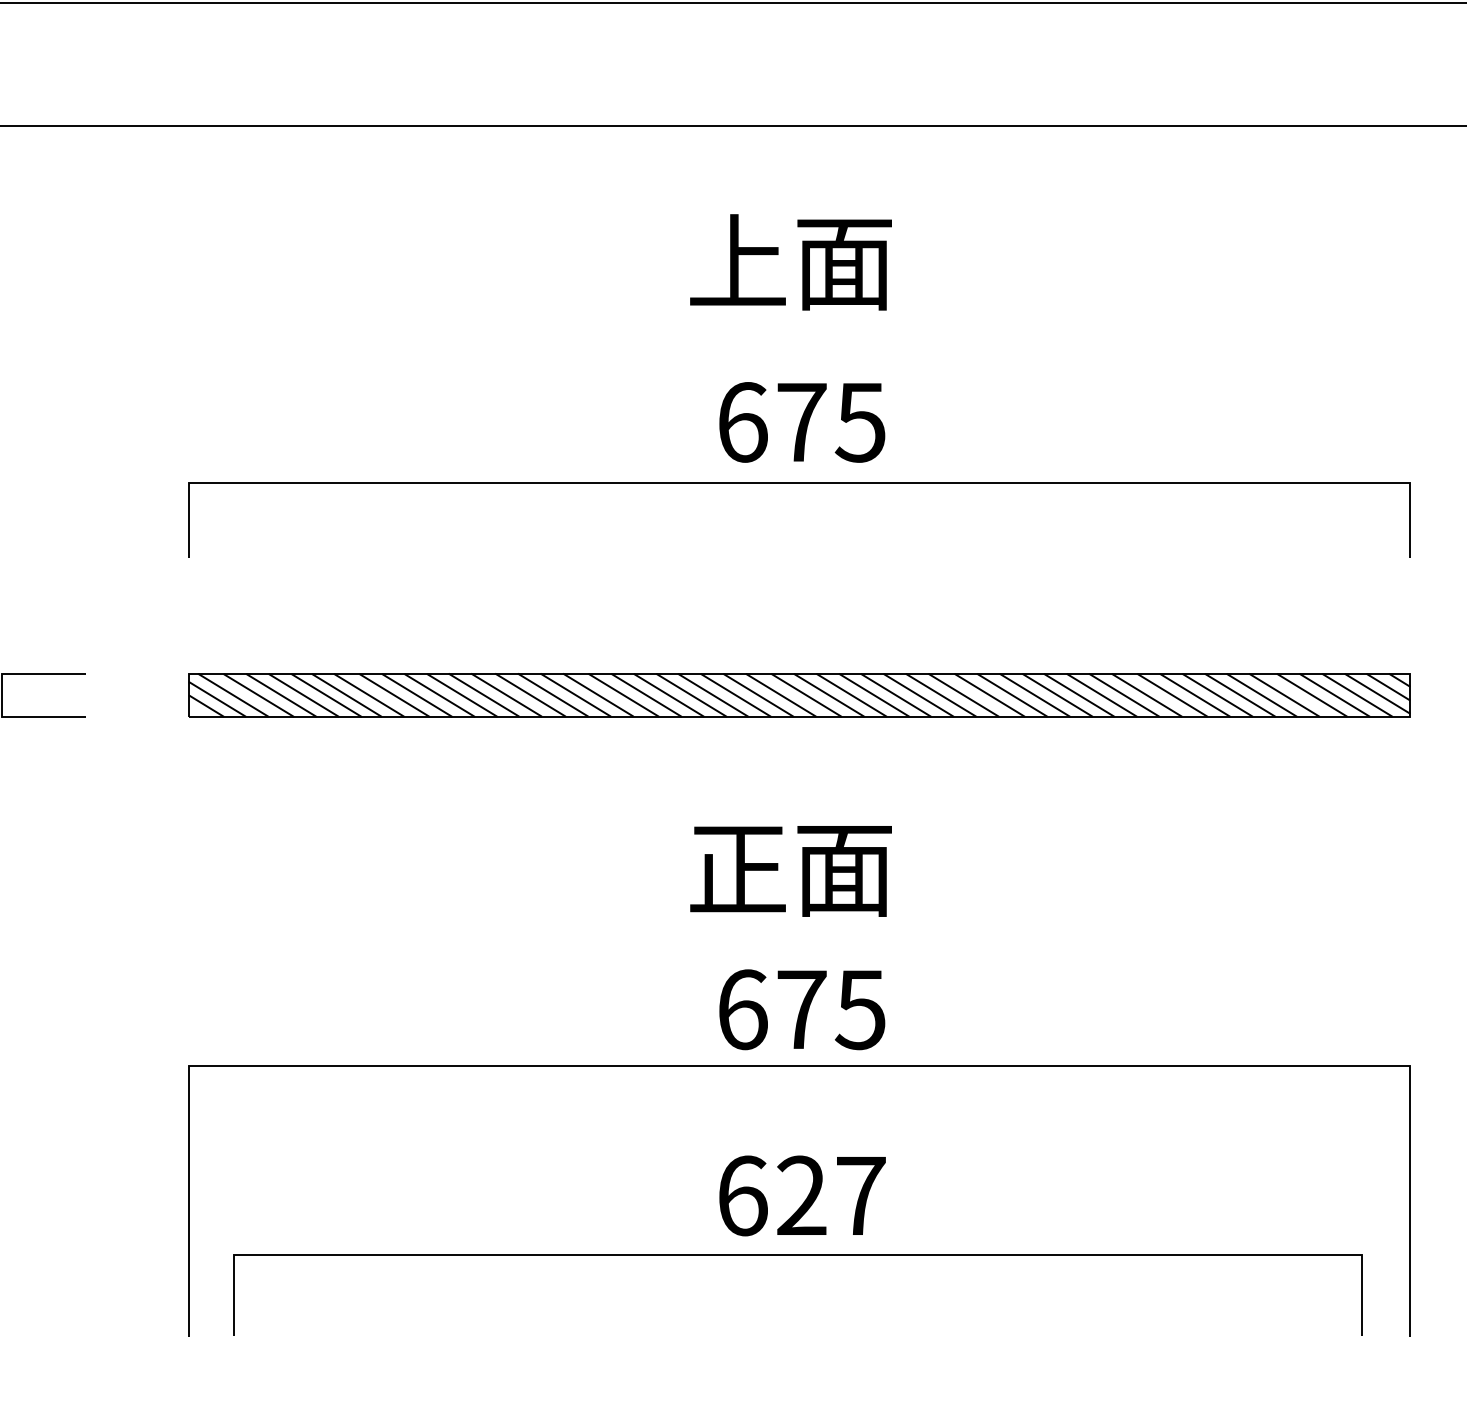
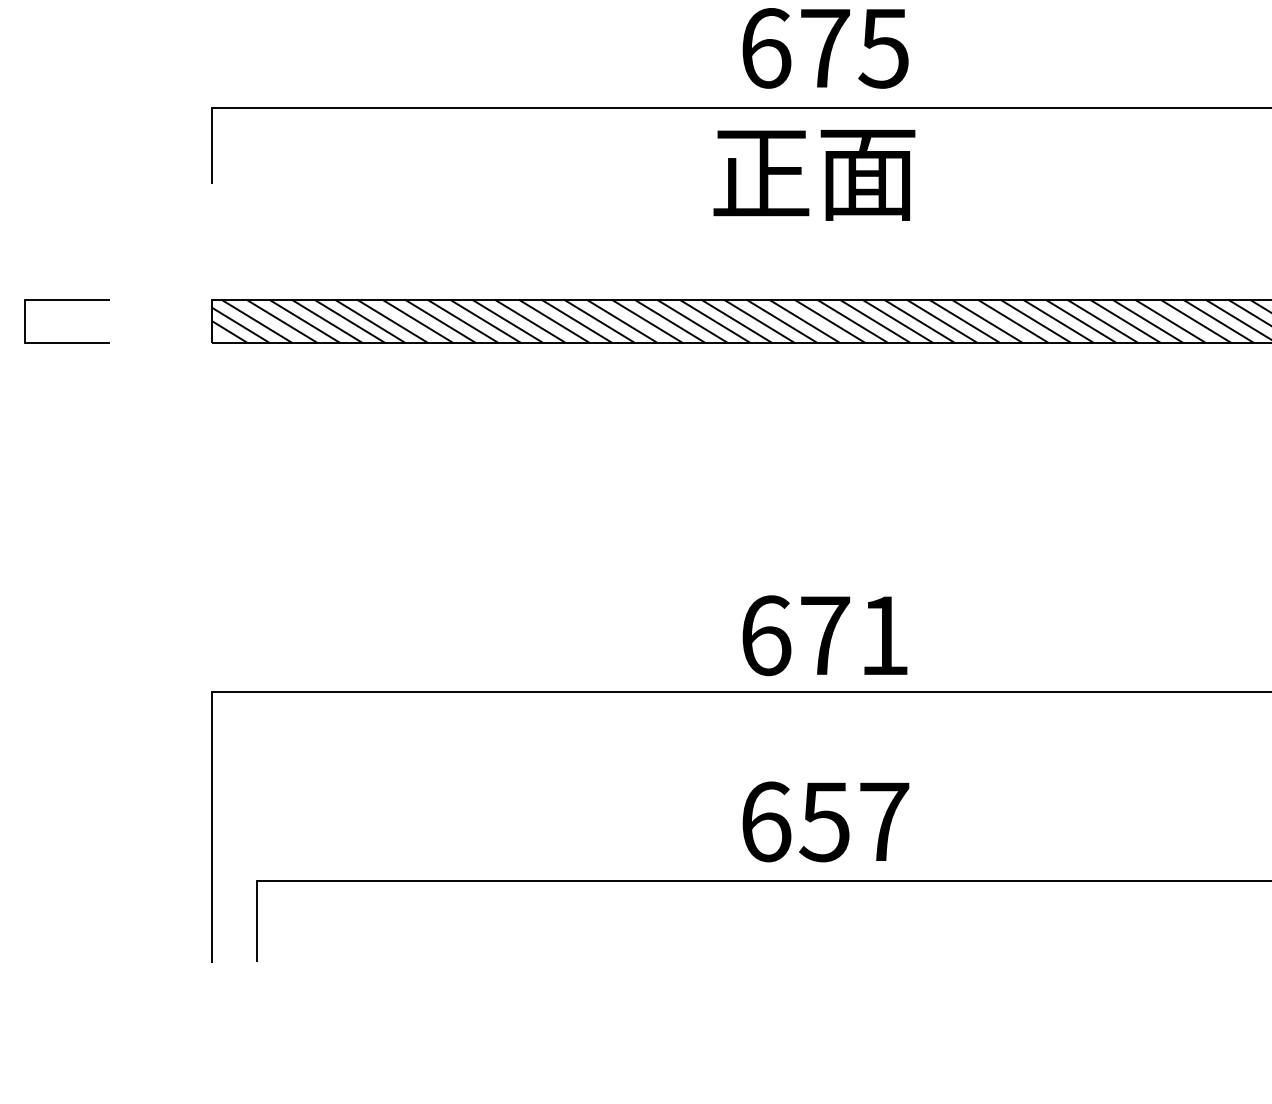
text: (790, 871) -> (813, 175), moved
text: (859, 1010) -> (882, 636), 675 -> 671
text: (800, 1195) -> (823, 821), 627 -> 657

